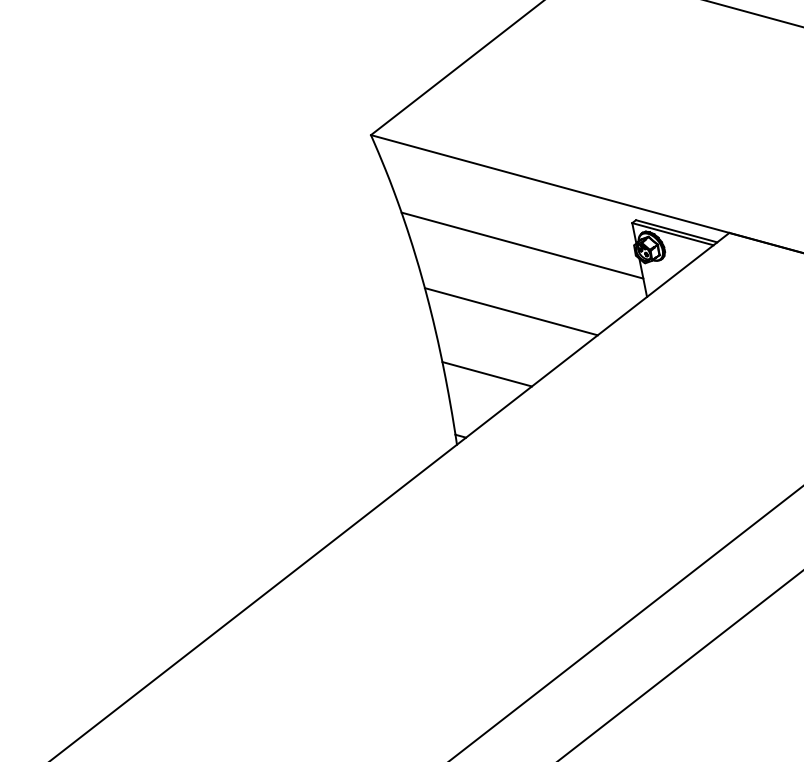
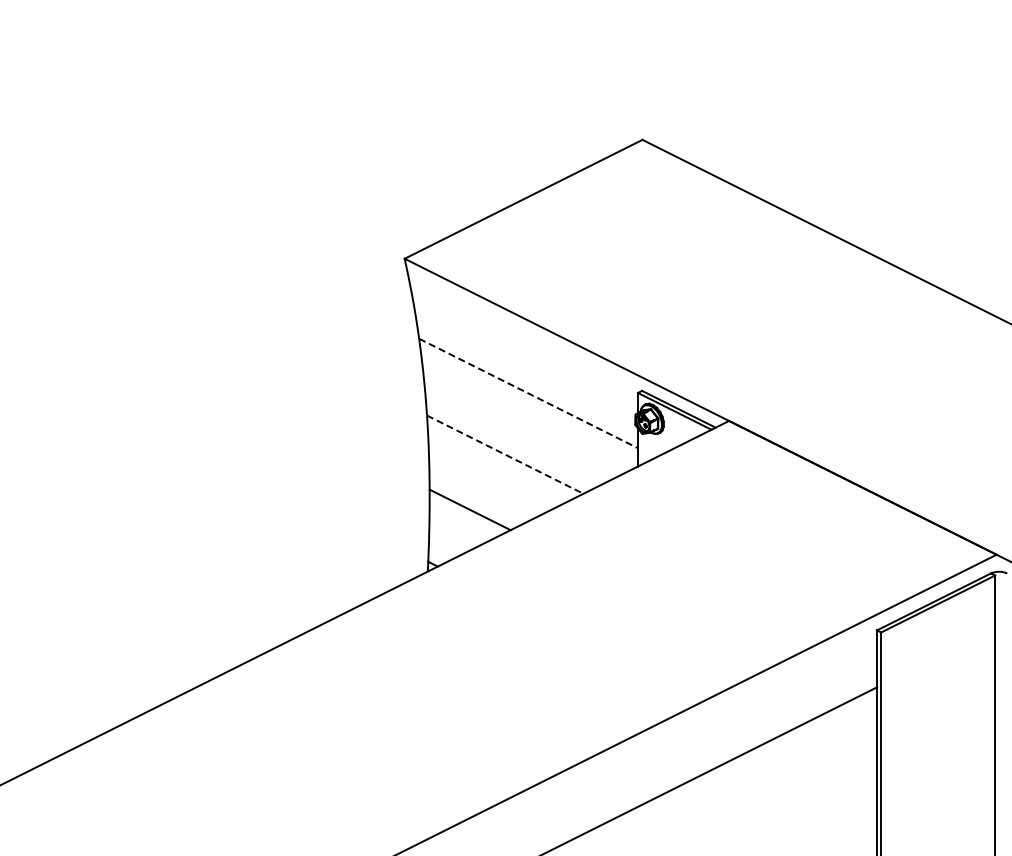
line: (523, 245) -> (529, 393), solid -> dashed
line: (511, 311) -> (505, 454), solid -> dashed

